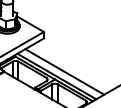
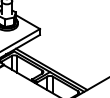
line: (64, 71) -> (58, 64), removed

